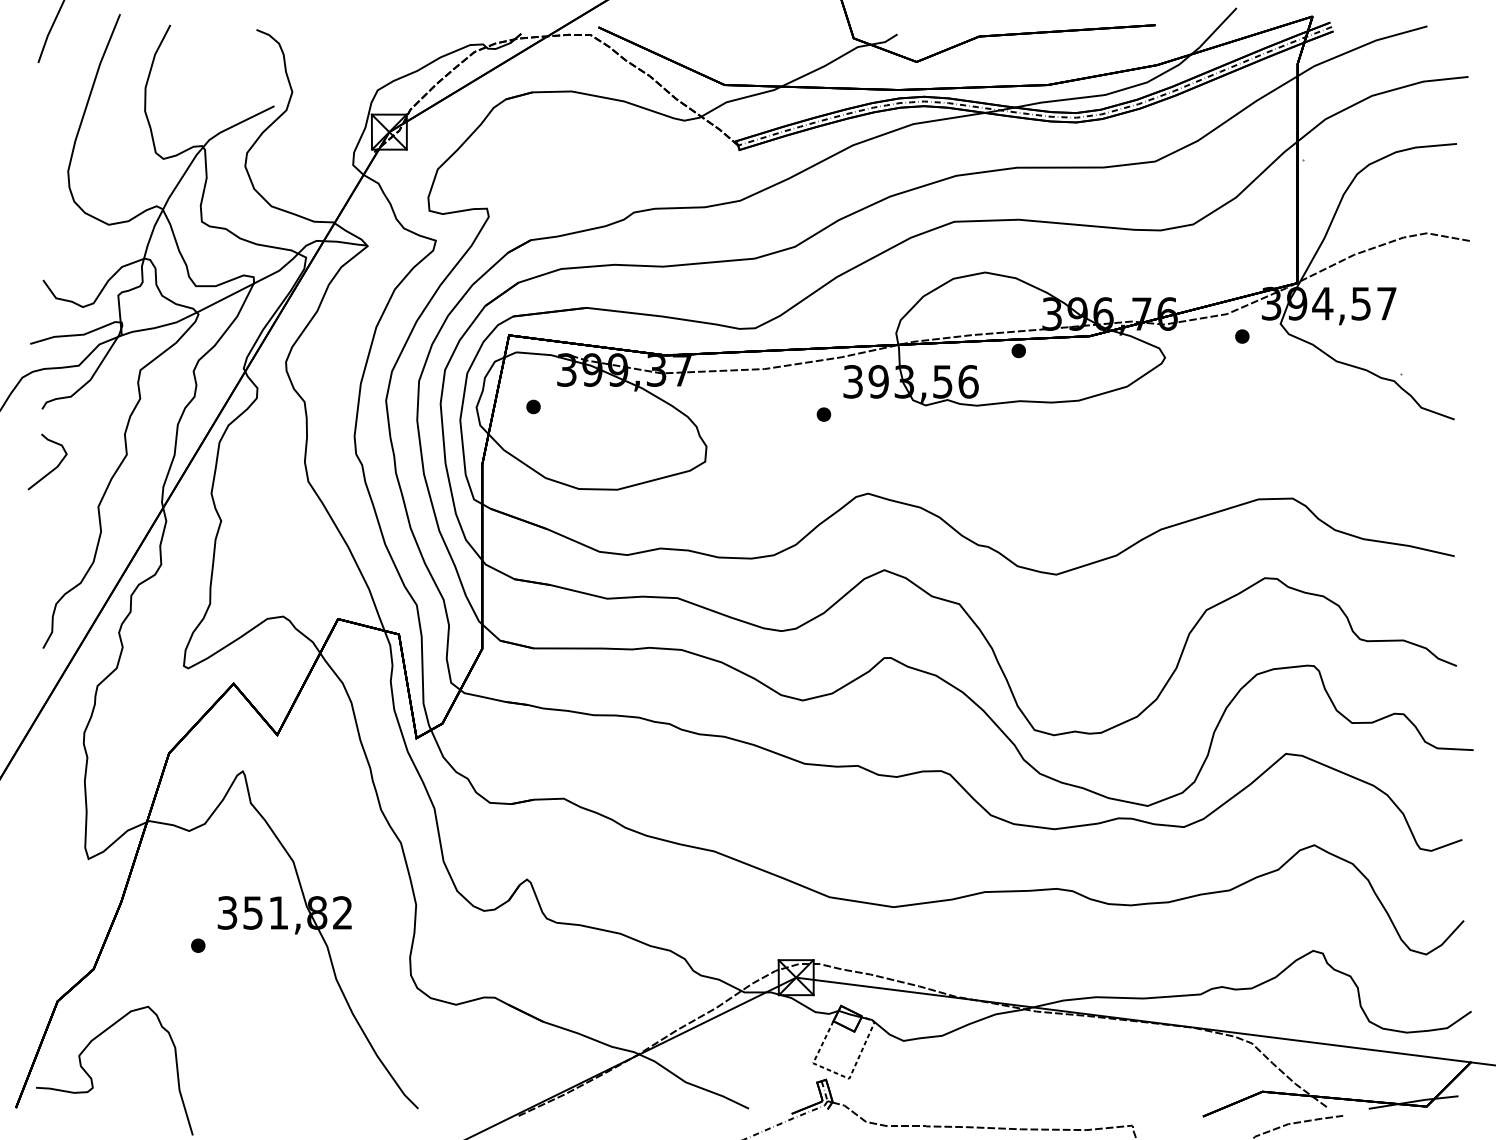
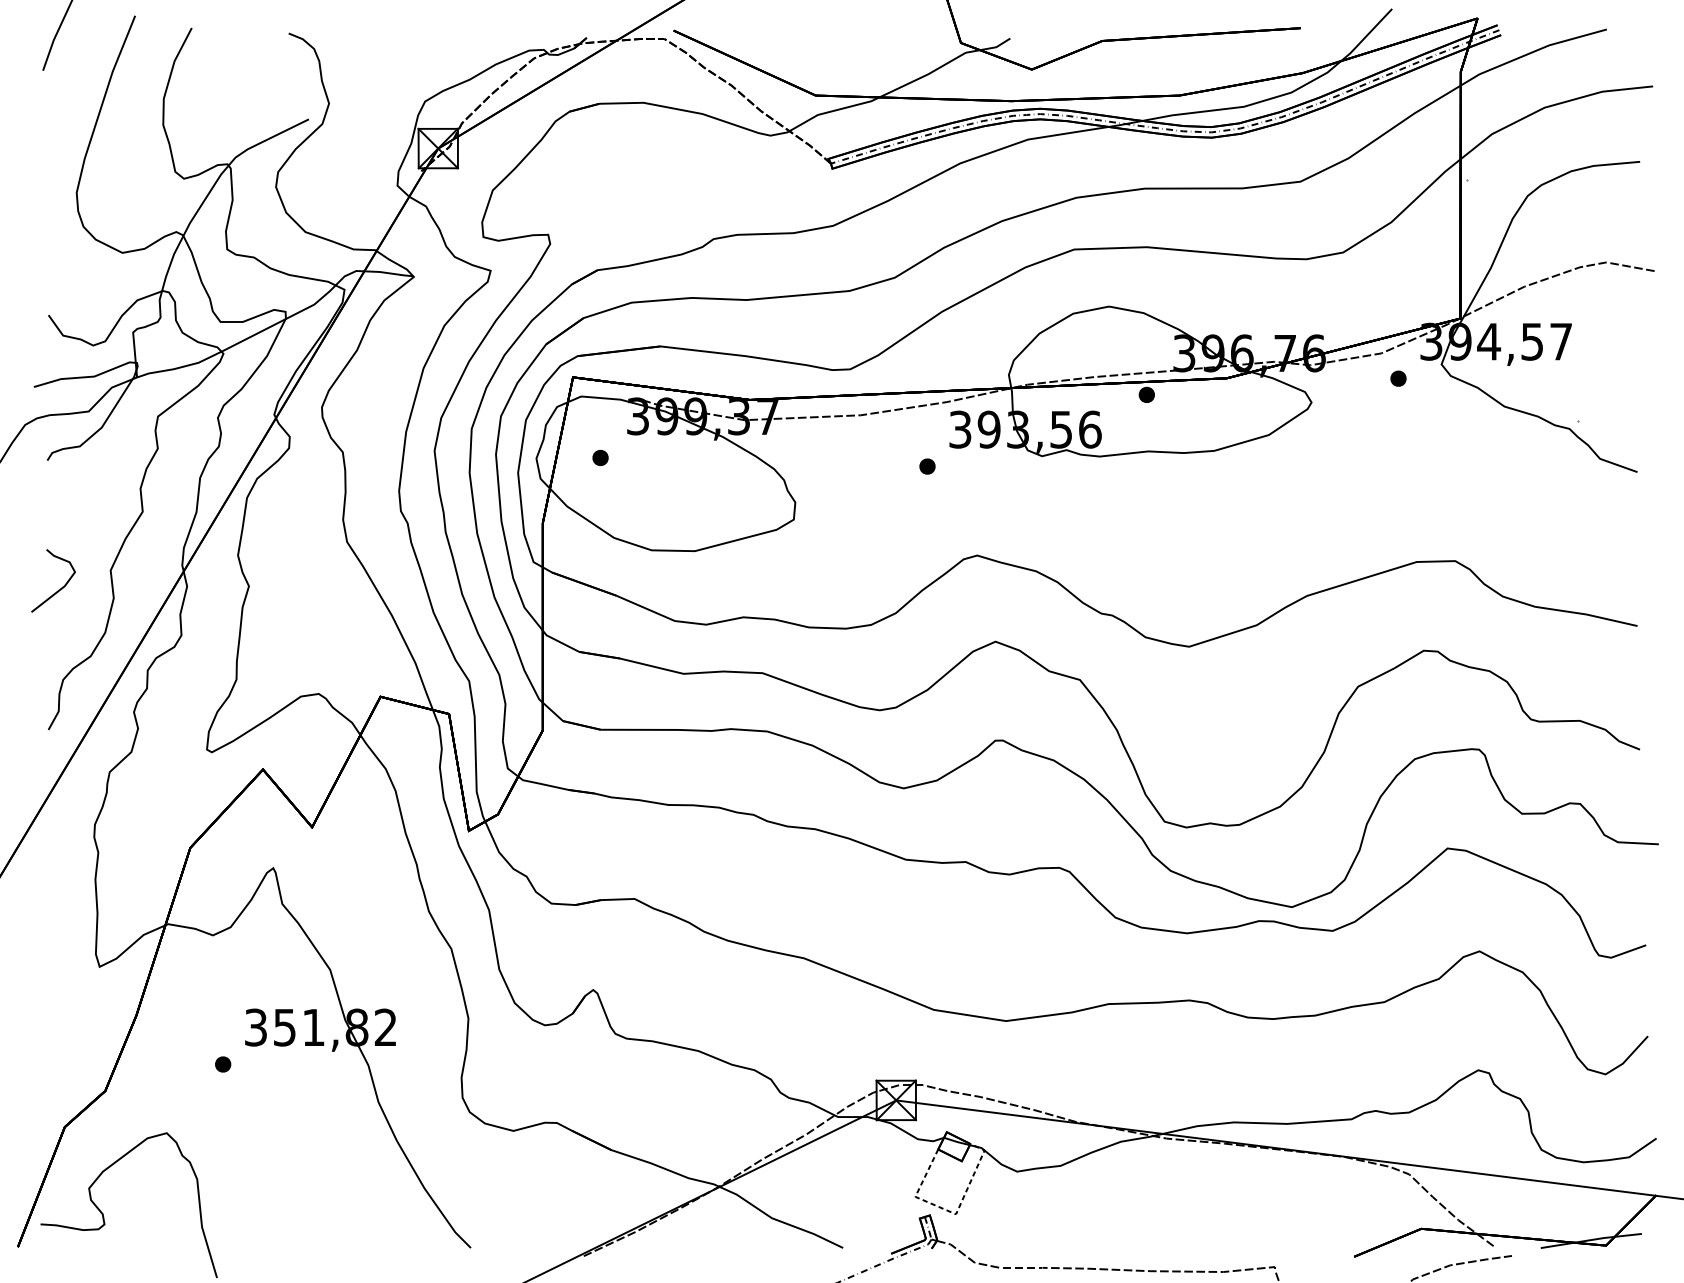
curve: (52, 469) -> (58, 589), moved

